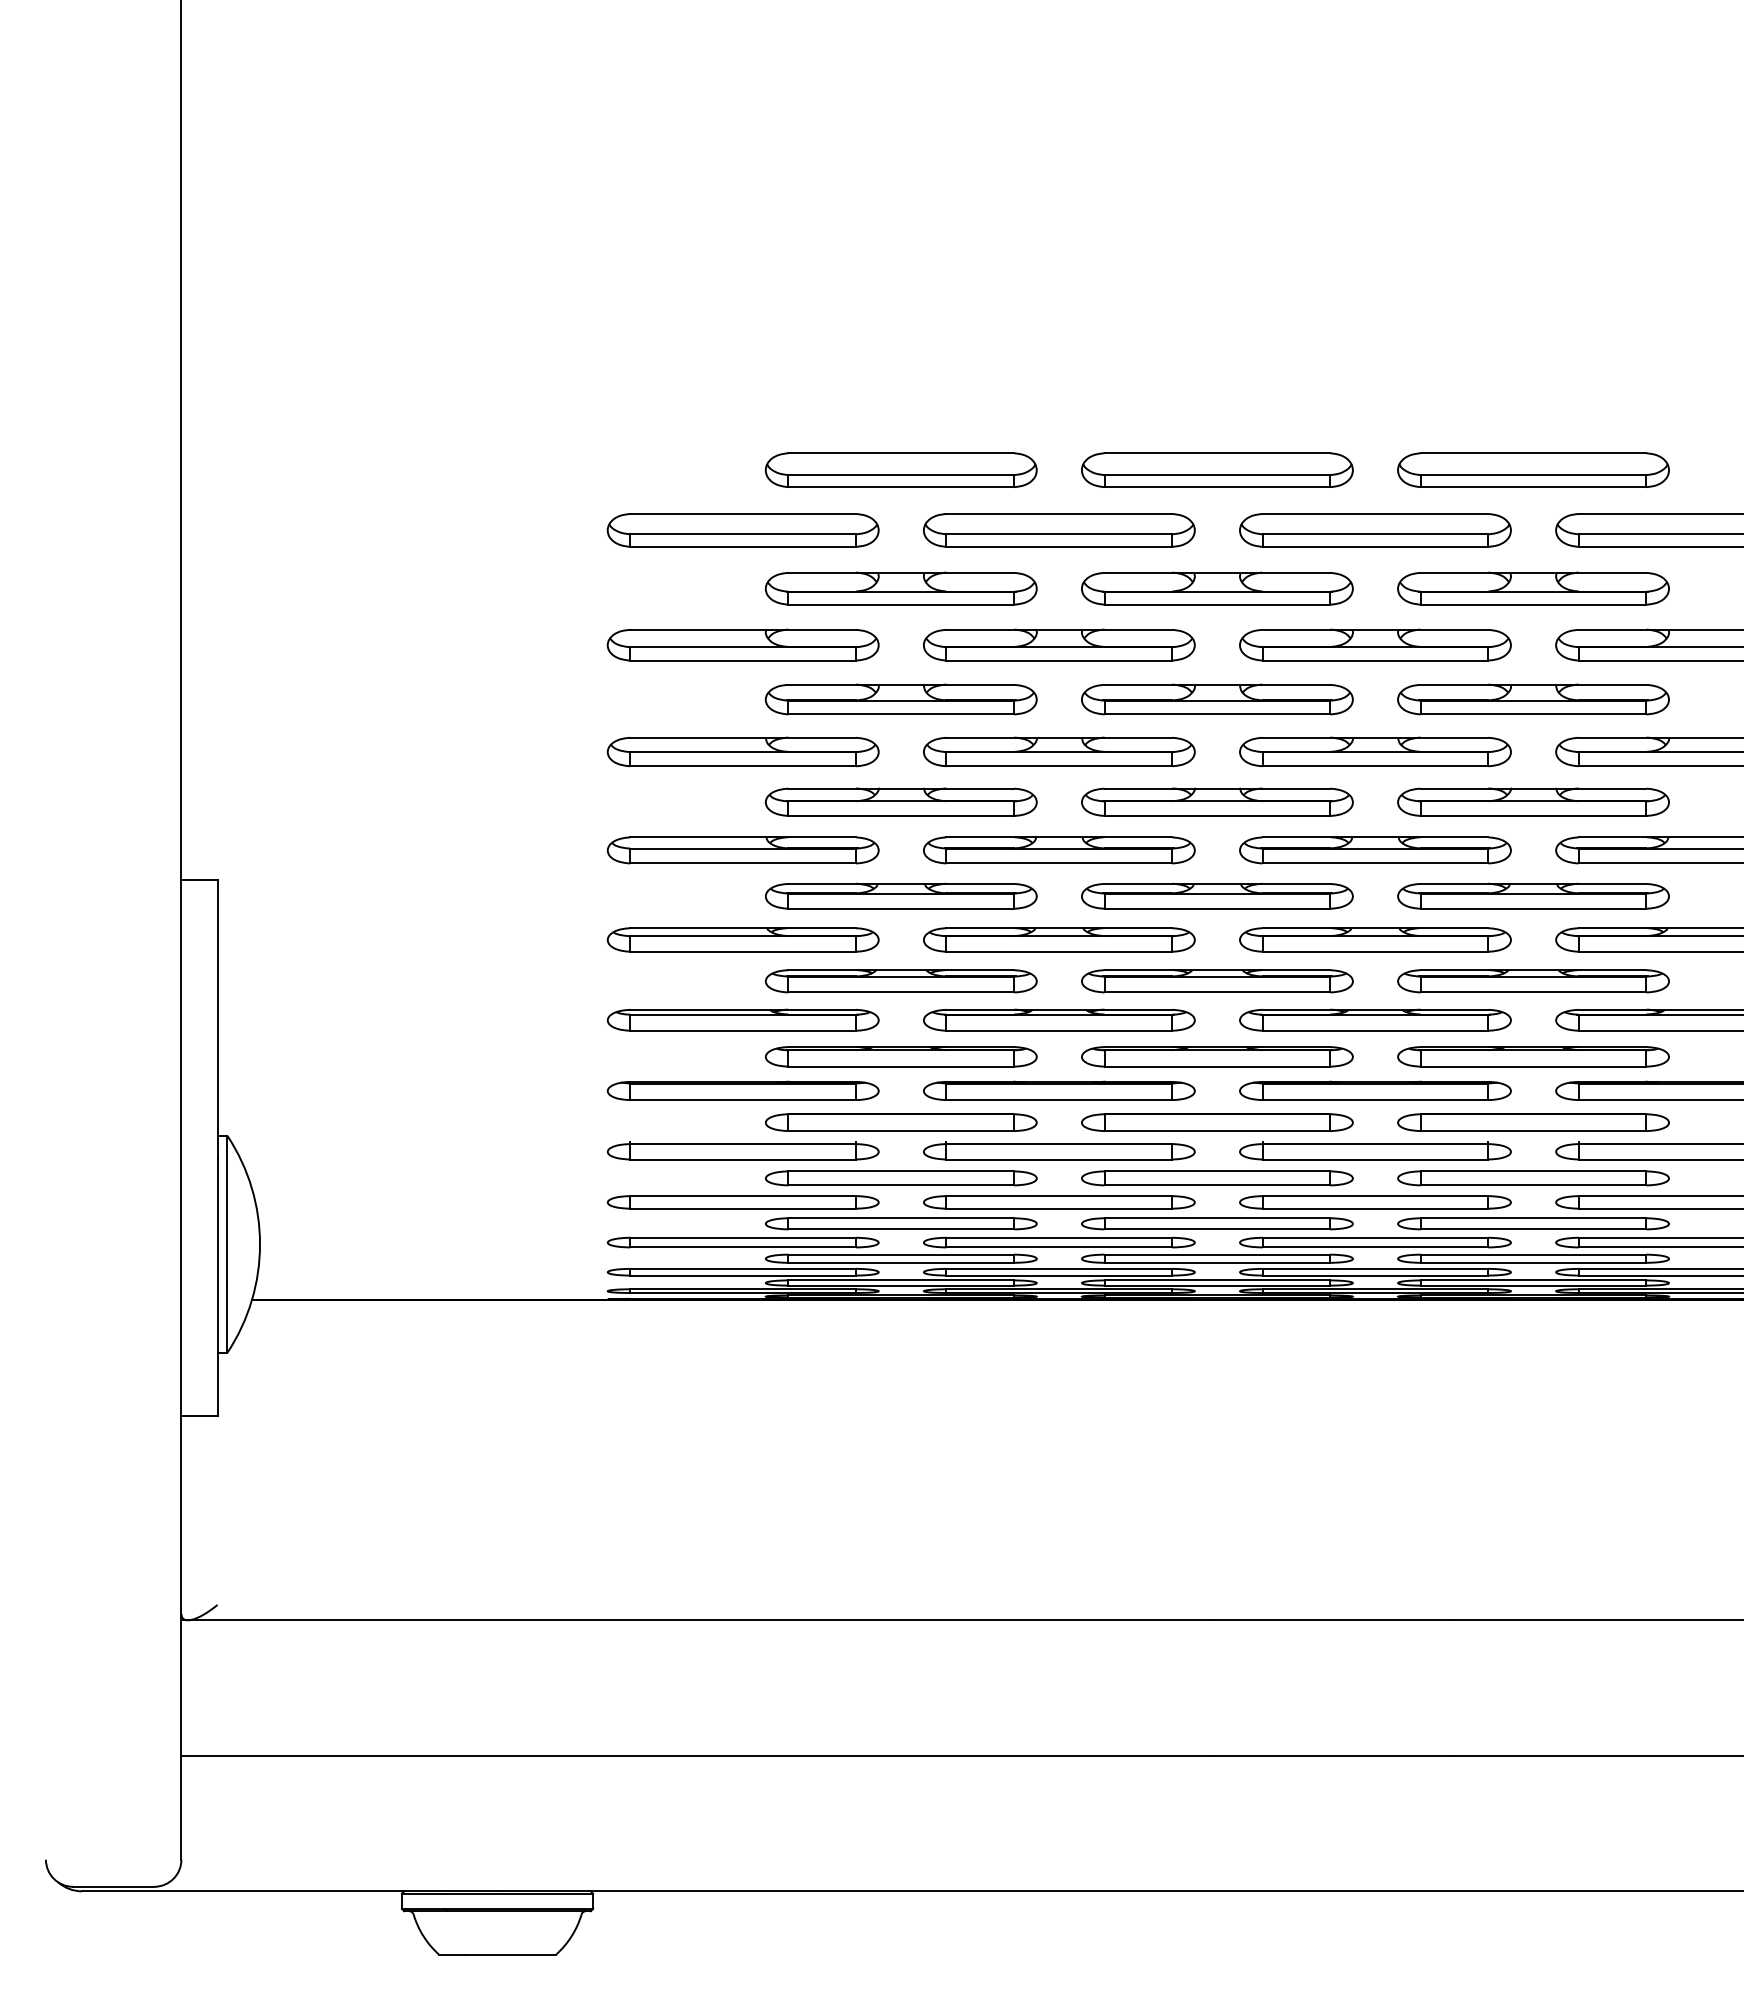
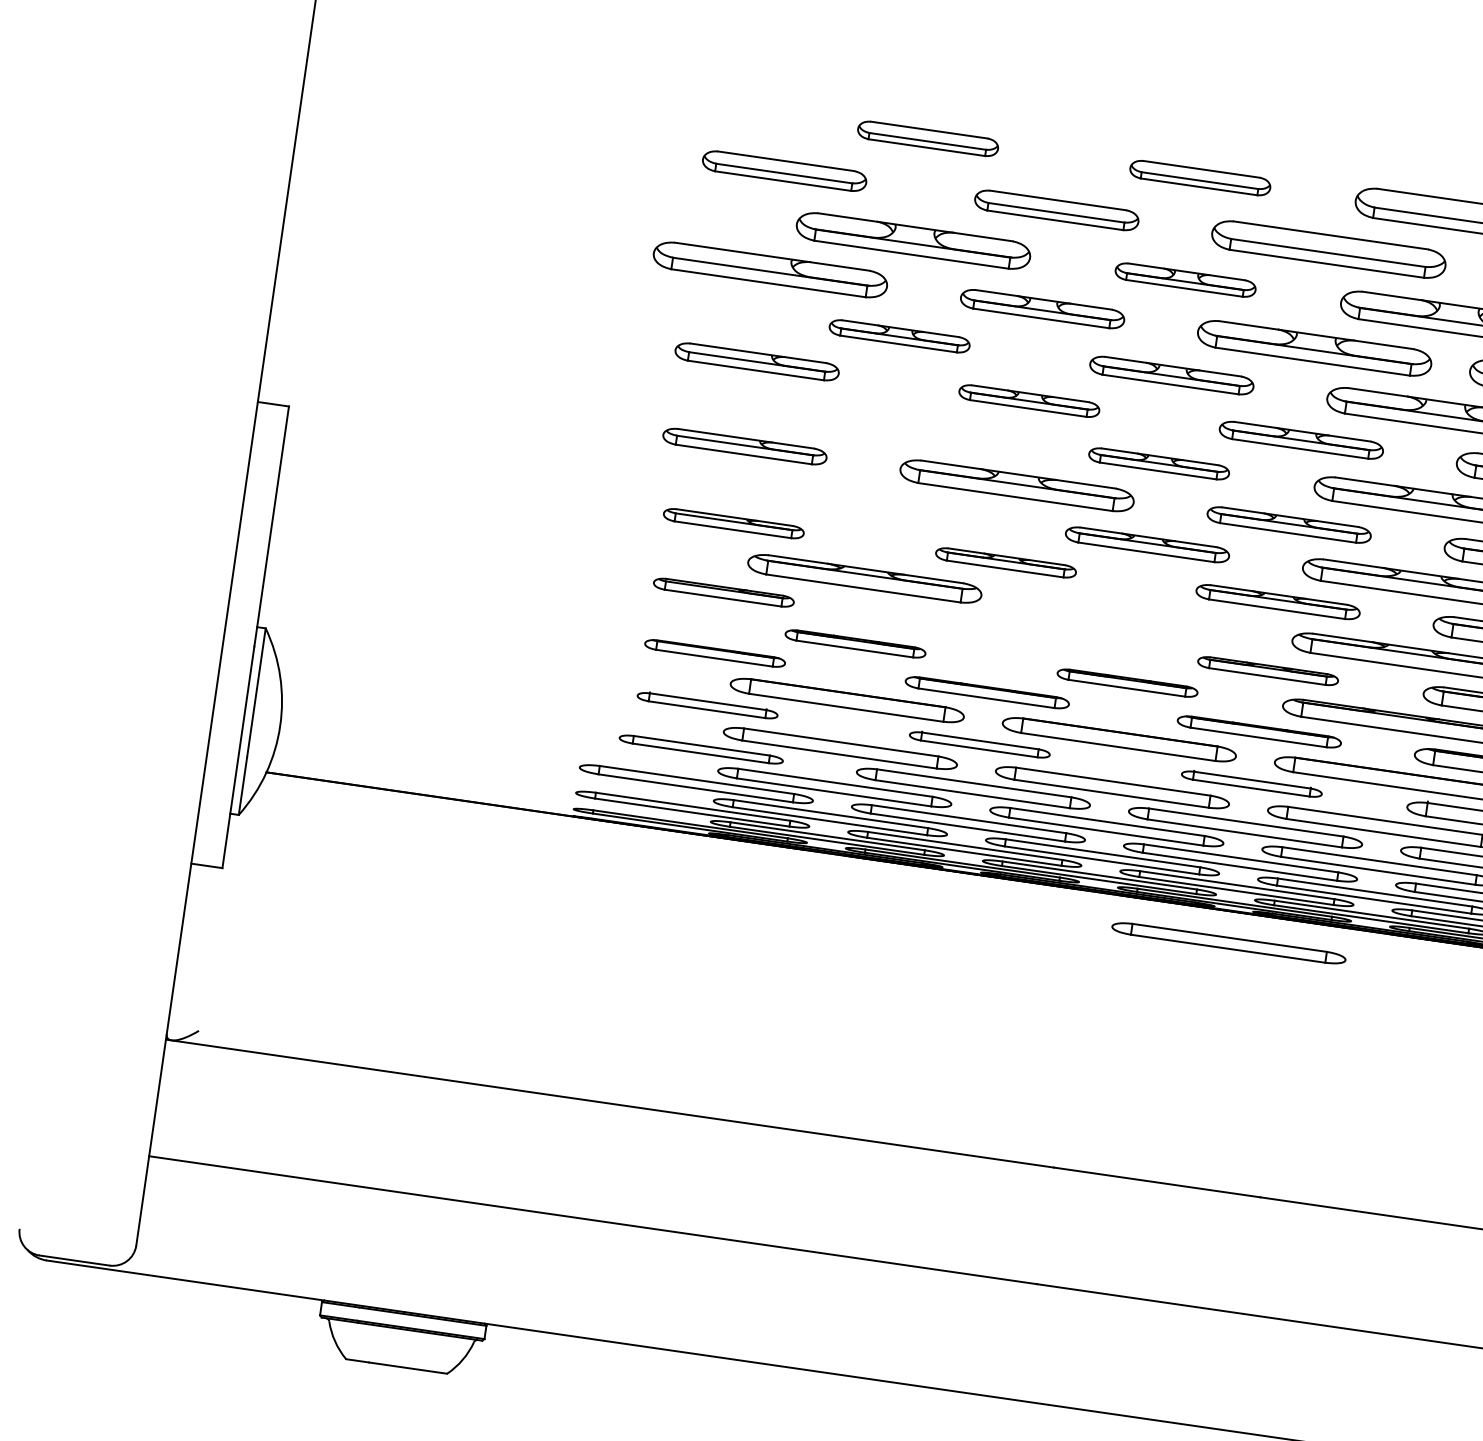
part: (900, 469) -> (927, 138), size x0.6
part: (1217, 469) -> (1200, 177), size x0.6
part: (742, 530) -> (784, 171), size x0.7
part: (1059, 530) -> (1056, 210), size x0.7
part: (1217, 588) -> (1185, 279), size x0.6
part: (1059, 644) -> (1042, 308), size x0.7
part: (900, 699) -> (899, 336), size x0.6
part: (1217, 699) -> (1171, 375), size x0.7
part: (742, 751) -> (756, 361), size x0.7
part: (1059, 751) -> (1029, 400), size x0.6
part: (1375, 751) -> (1301, 439), size x0.7
part: (901, 801) -> (887, 424), removed
part: (1217, 801) -> (1159, 463), size x0.6
part: (742, 850) -> (744, 446), size x0.7
part: (1375, 850) -> (1289, 525), size x0.7
part: (901, 895) -> (875, 505), removed
part: (1217, 895) -> (1147, 544), size x0.7
part: (742, 939) -> (733, 523), size x0.6
part: (1059, 939) -> (1006, 562), size x0.6
part: (1375, 939) -> (1278, 601), size x0.7
part: (1217, 981) -> (1136, 618), removed
part: (742, 1019) -> (723, 592), size x0.6
part: (1059, 1019) -> (996, 631), removed
part: (1375, 1019) -> (1268, 670), size x0.6
part: (901, 1056) -> (855, 643), size x0.6
part: (1217, 1056) -> (1127, 682), size x0.6
part: (742, 1090) -> (714, 653), size x0.6
part: (1059, 1090) -> (987, 692), size x0.7
part: (1375, 1090) -> (1259, 731), size x0.7
part: (742, 1150) -> (707, 704), size x0.6
part: (1059, 1150) -> (980, 744), size x0.6
part: (1375, 1150) -> (1251, 783), size x0.6
part: (742, 1202) -> (700, 749), size x0.7
part: (1375, 1336) -> (1228, 943), added

